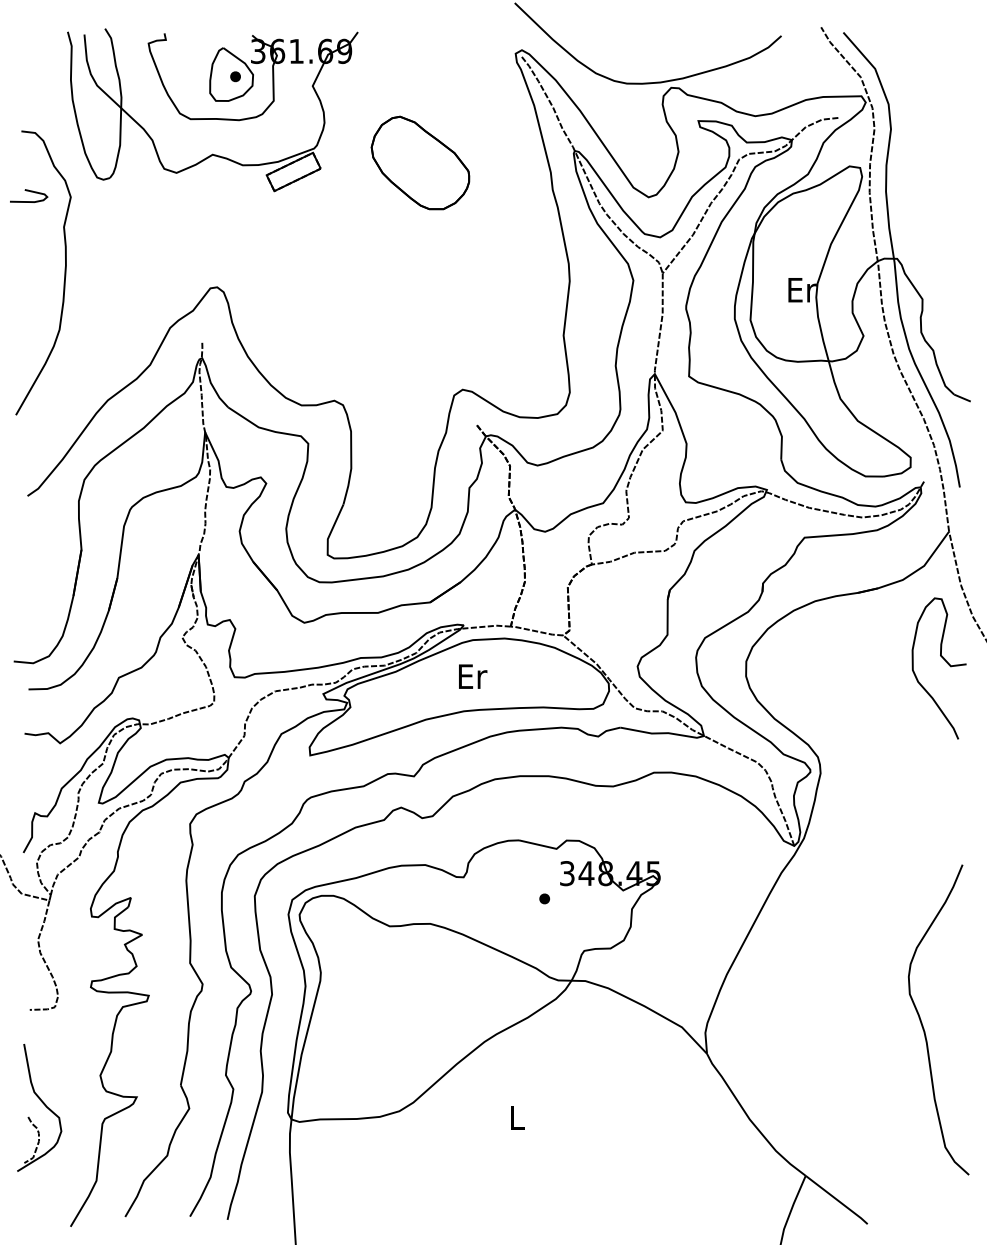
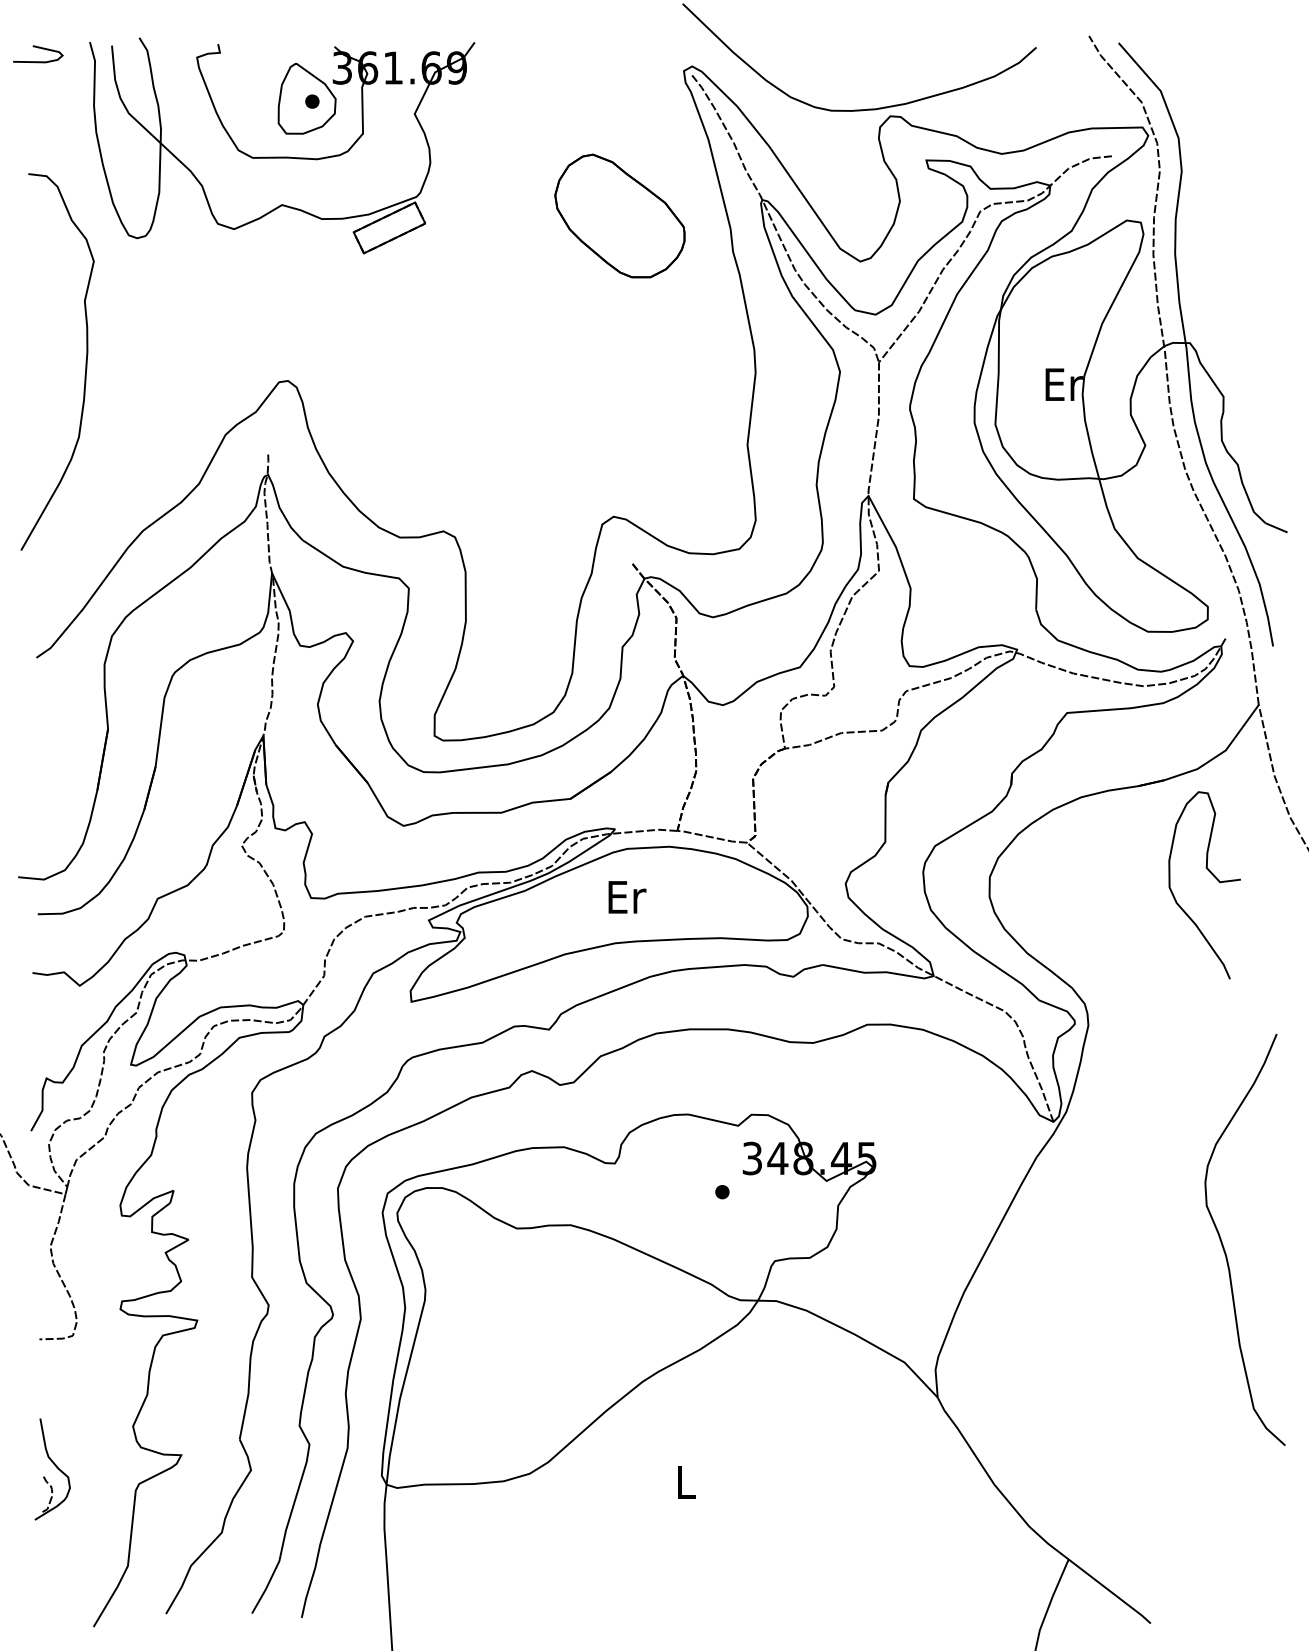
part: (420, 162) -> (620, 215), moved
curve: (30, 192) -> (40, 49), moved
curve: (947, 664) -> (1215, 879), moved
curve: (923, 1025) -> (1224, 1247), moved
part: (39, 1107) -> (52, 1468), size x0.6

